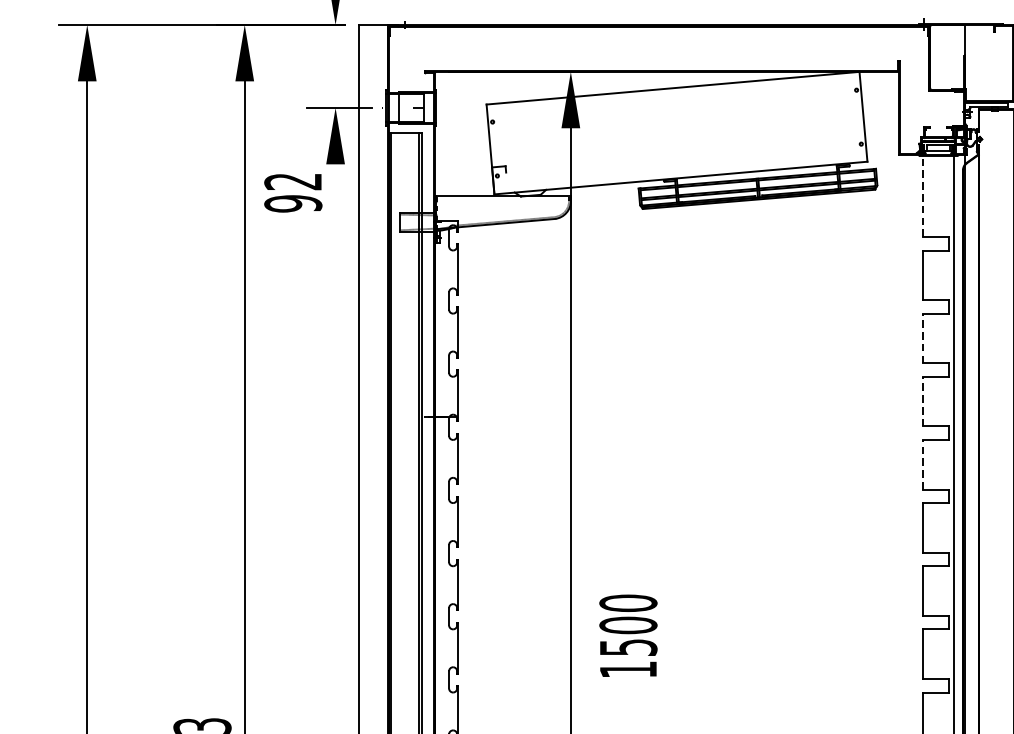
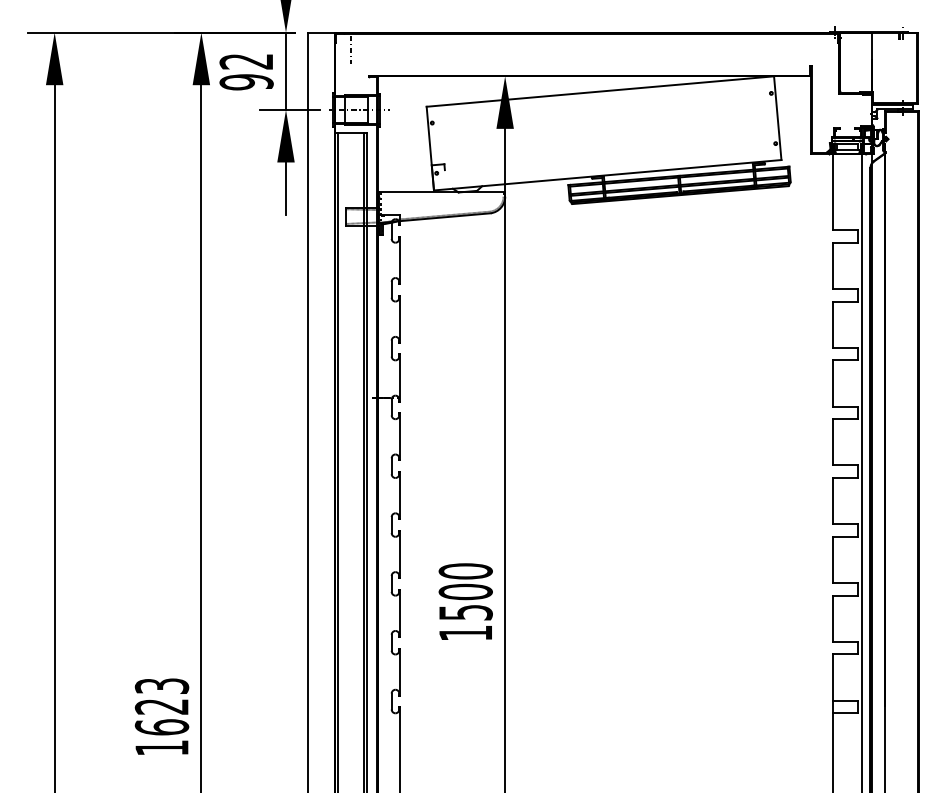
line: (336, 65) -> (286, 70), added
line: (336, 192) -> (286, 188), added
text: (293, 193) -> (246, 72), moved
line: (923, 194) -> (833, 190), dashed -> solid
line: (923, 338) -> (833, 324), dashed -> solid
line: (923, 400) -> (833, 382), dashed -> solid
line: (923, 463) -> (833, 441), dashed -> solid
text: (628, 635) -> (465, 601), moved

